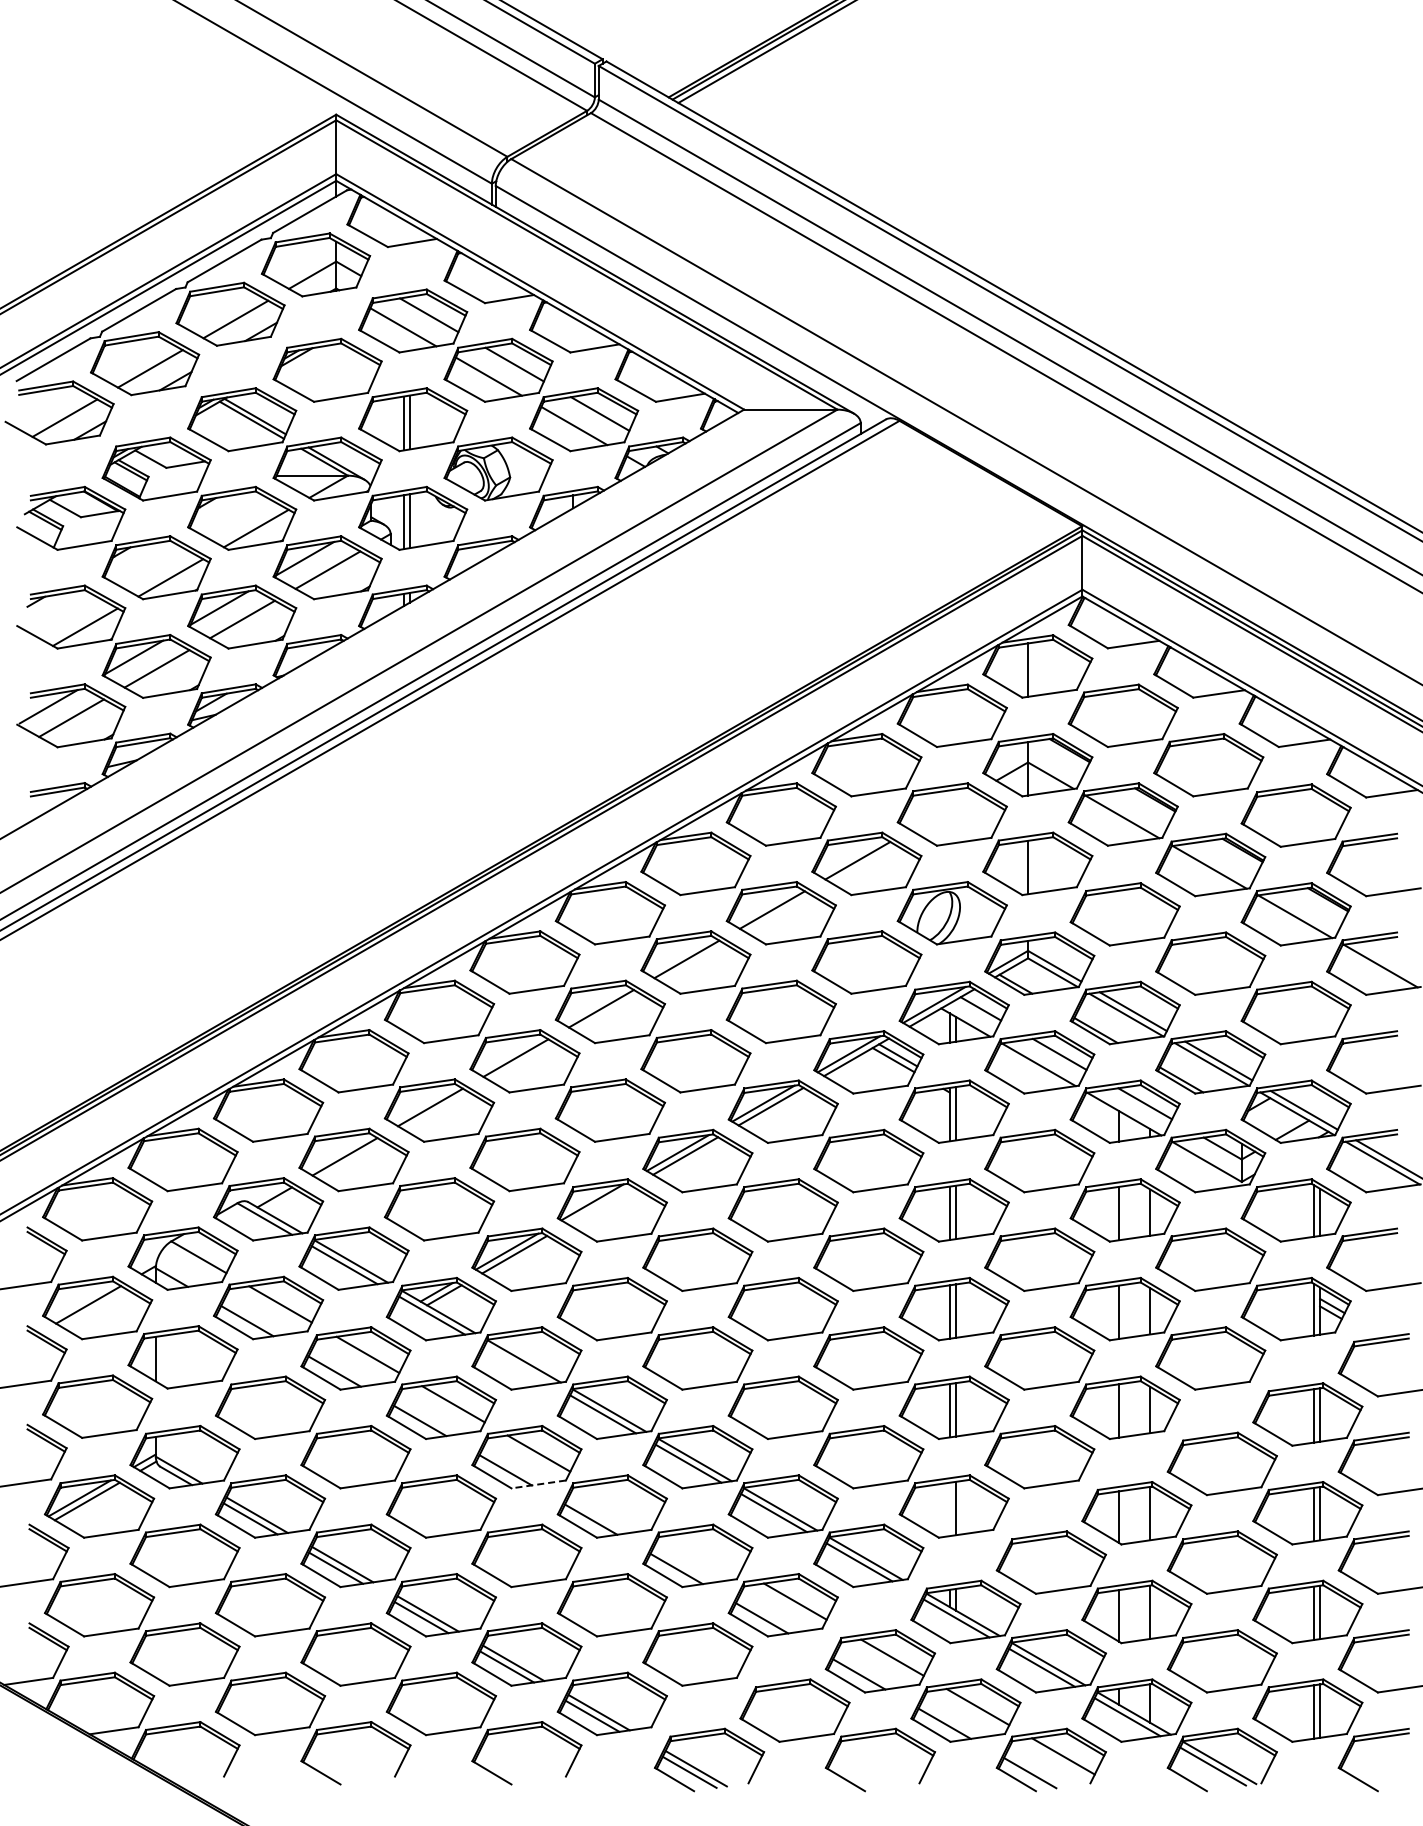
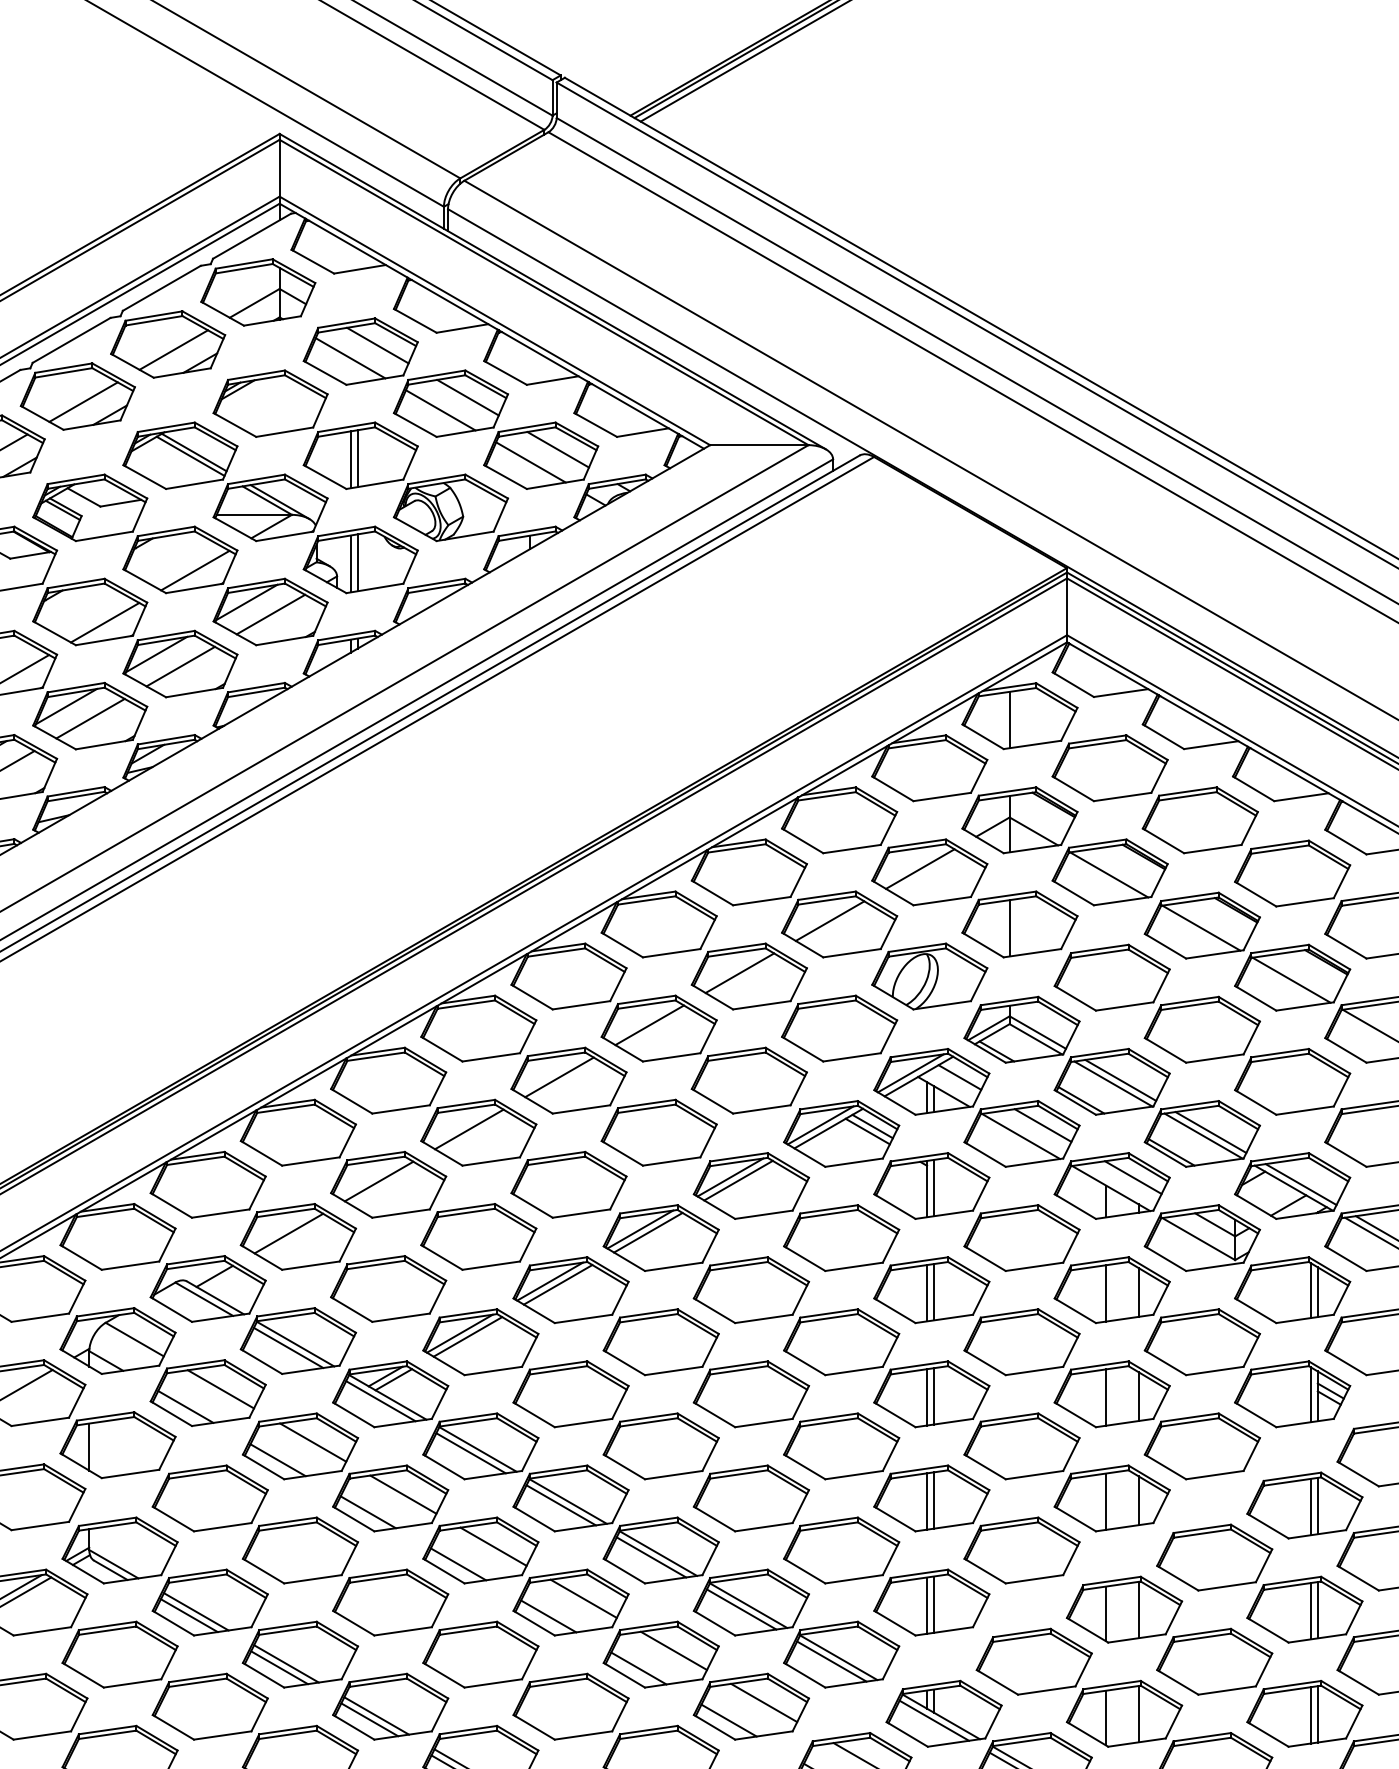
line: (942, 811) -> (919, 869), added
line: (599, 1205) -> (557, 1284), added
line: (517, 1365) -> (470, 1453), added
line: (538, 1484) -> (493, 1579), dashed -> solid
line: (624, 1502) -> (583, 1598), added
line: (949, 1509) -> (926, 1605), added
line: (709, 1552) -> (673, 1651), added

